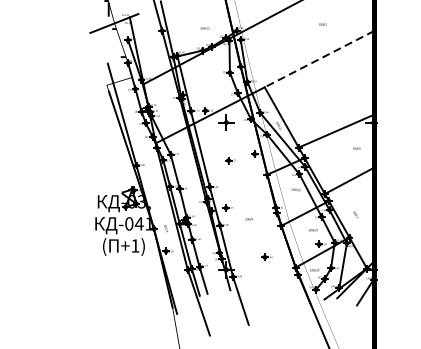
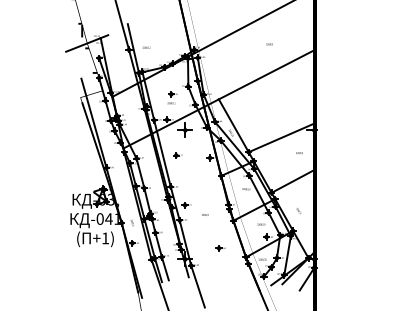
text: (204, 28) -> (146, 47), moved
line: (319, 58) -> (266, 74), dashed -> solid
part: (211, 85) -> (172, 97), added
part: (230, 160) -> (177, 155), moved

